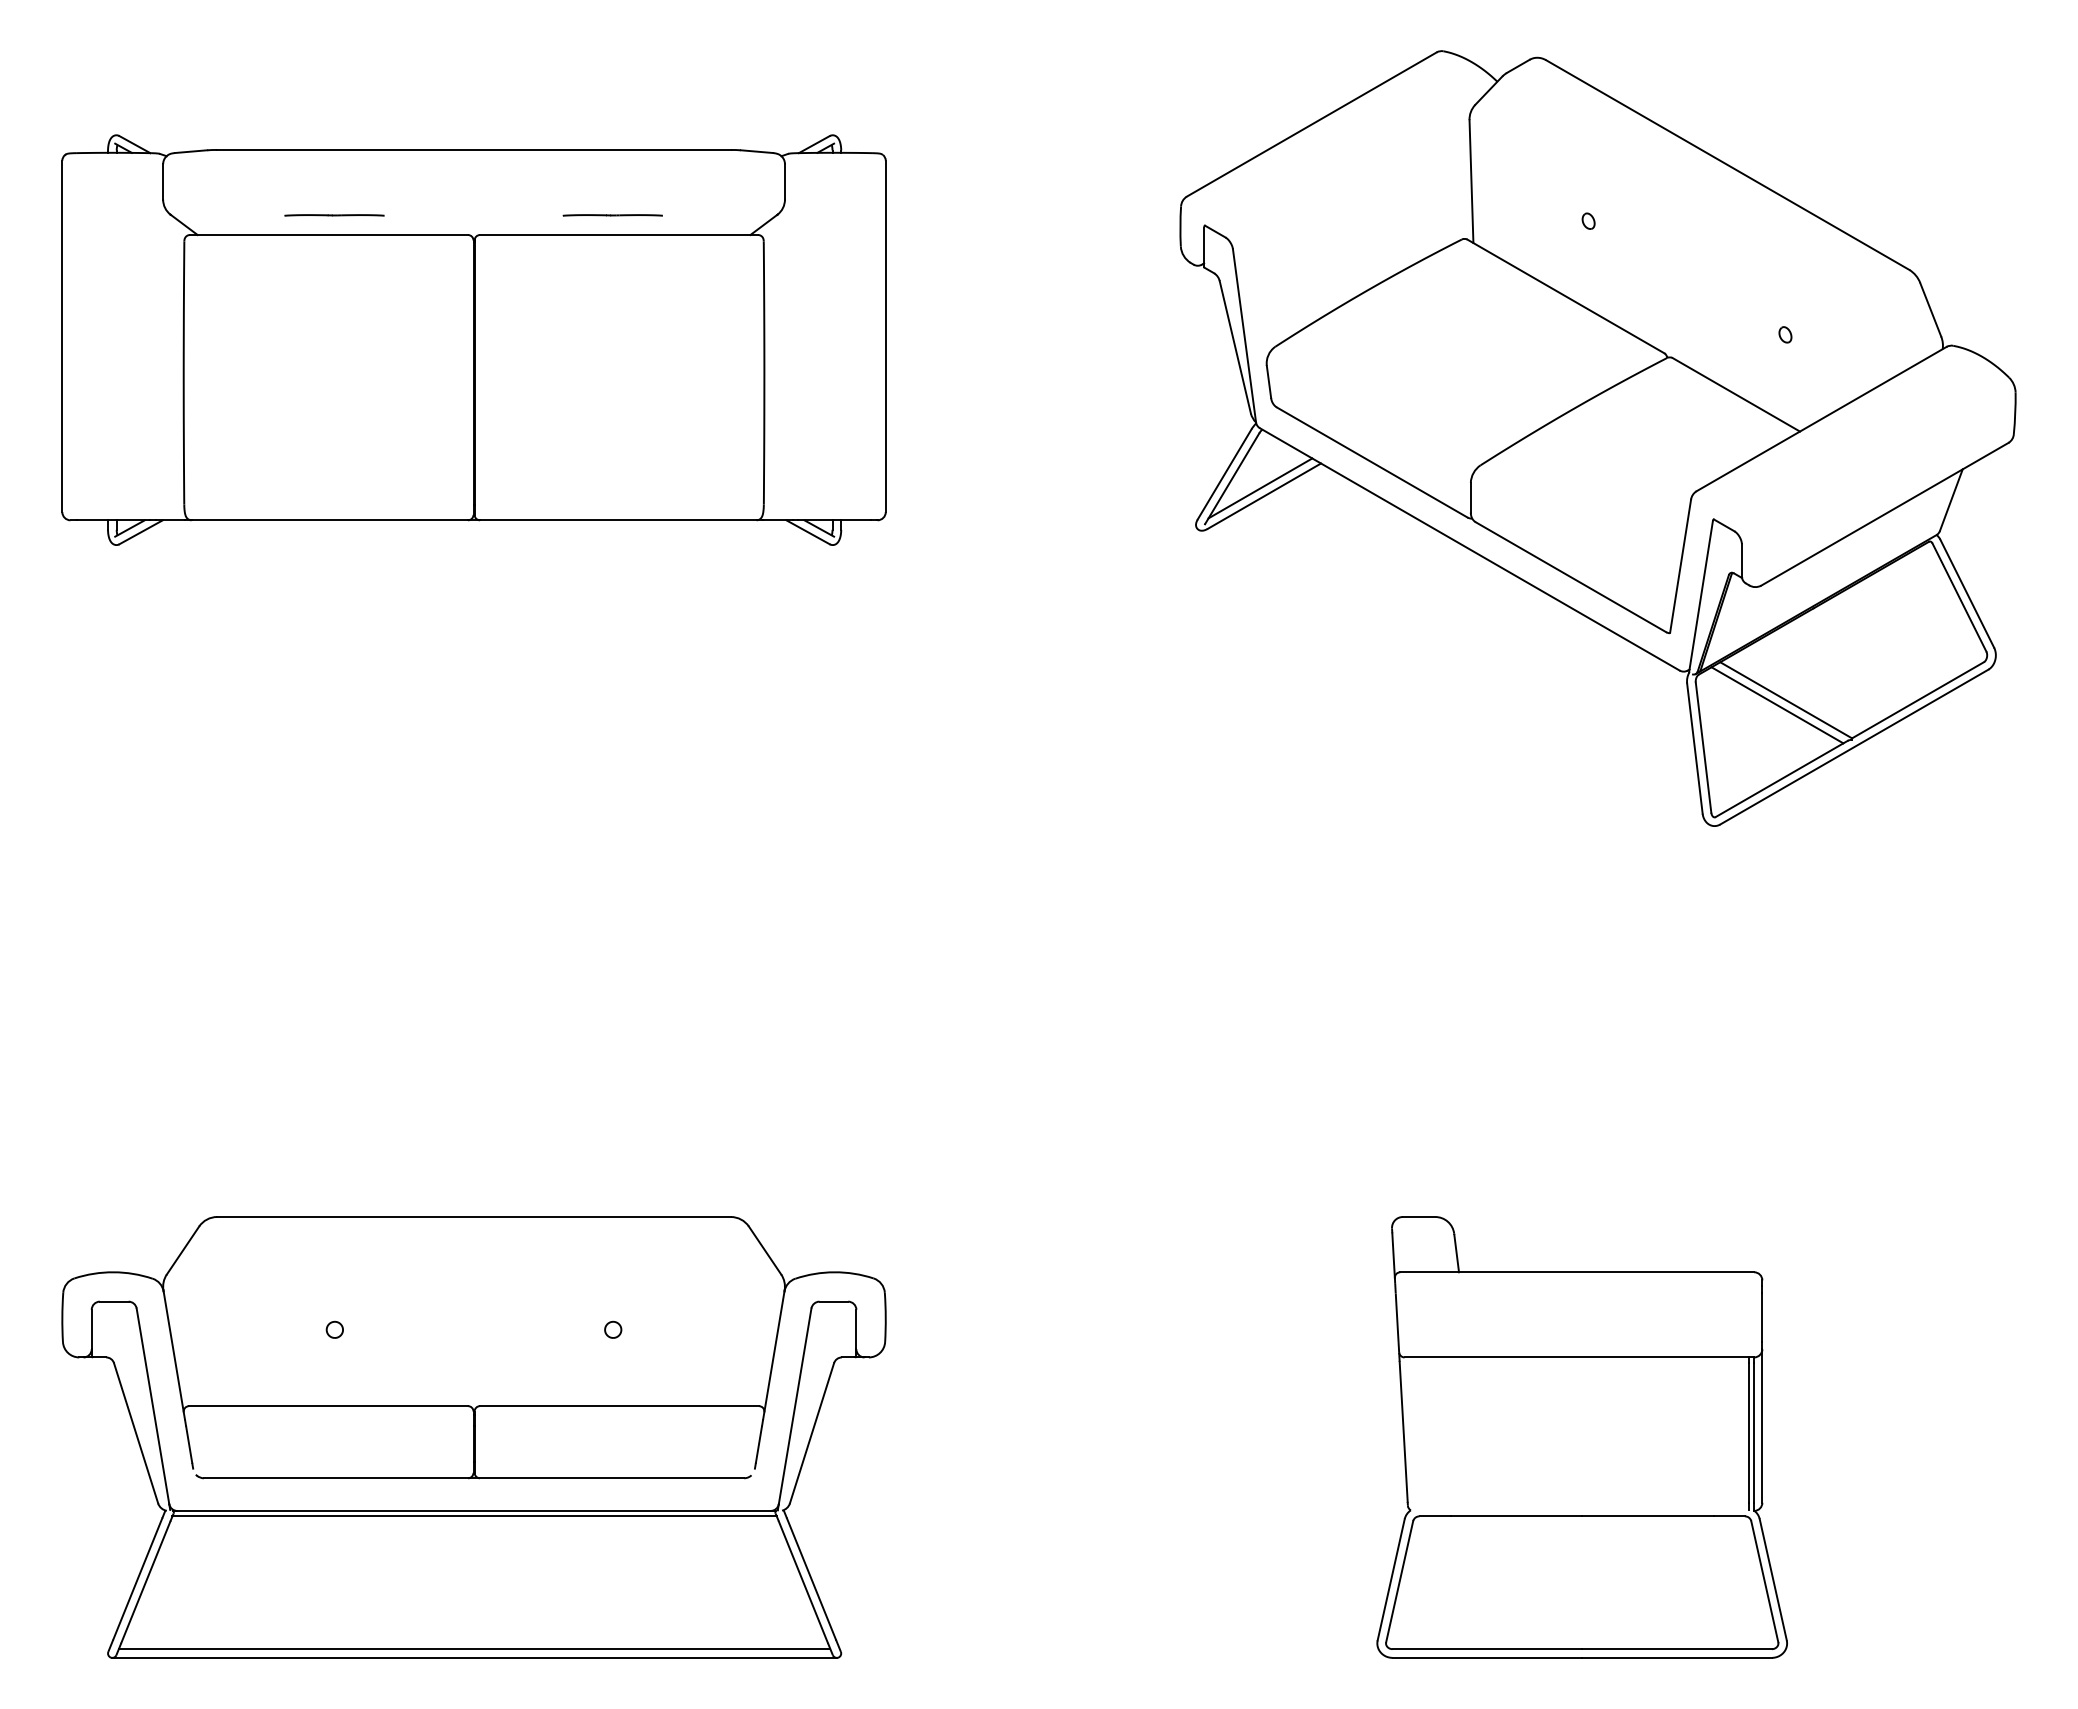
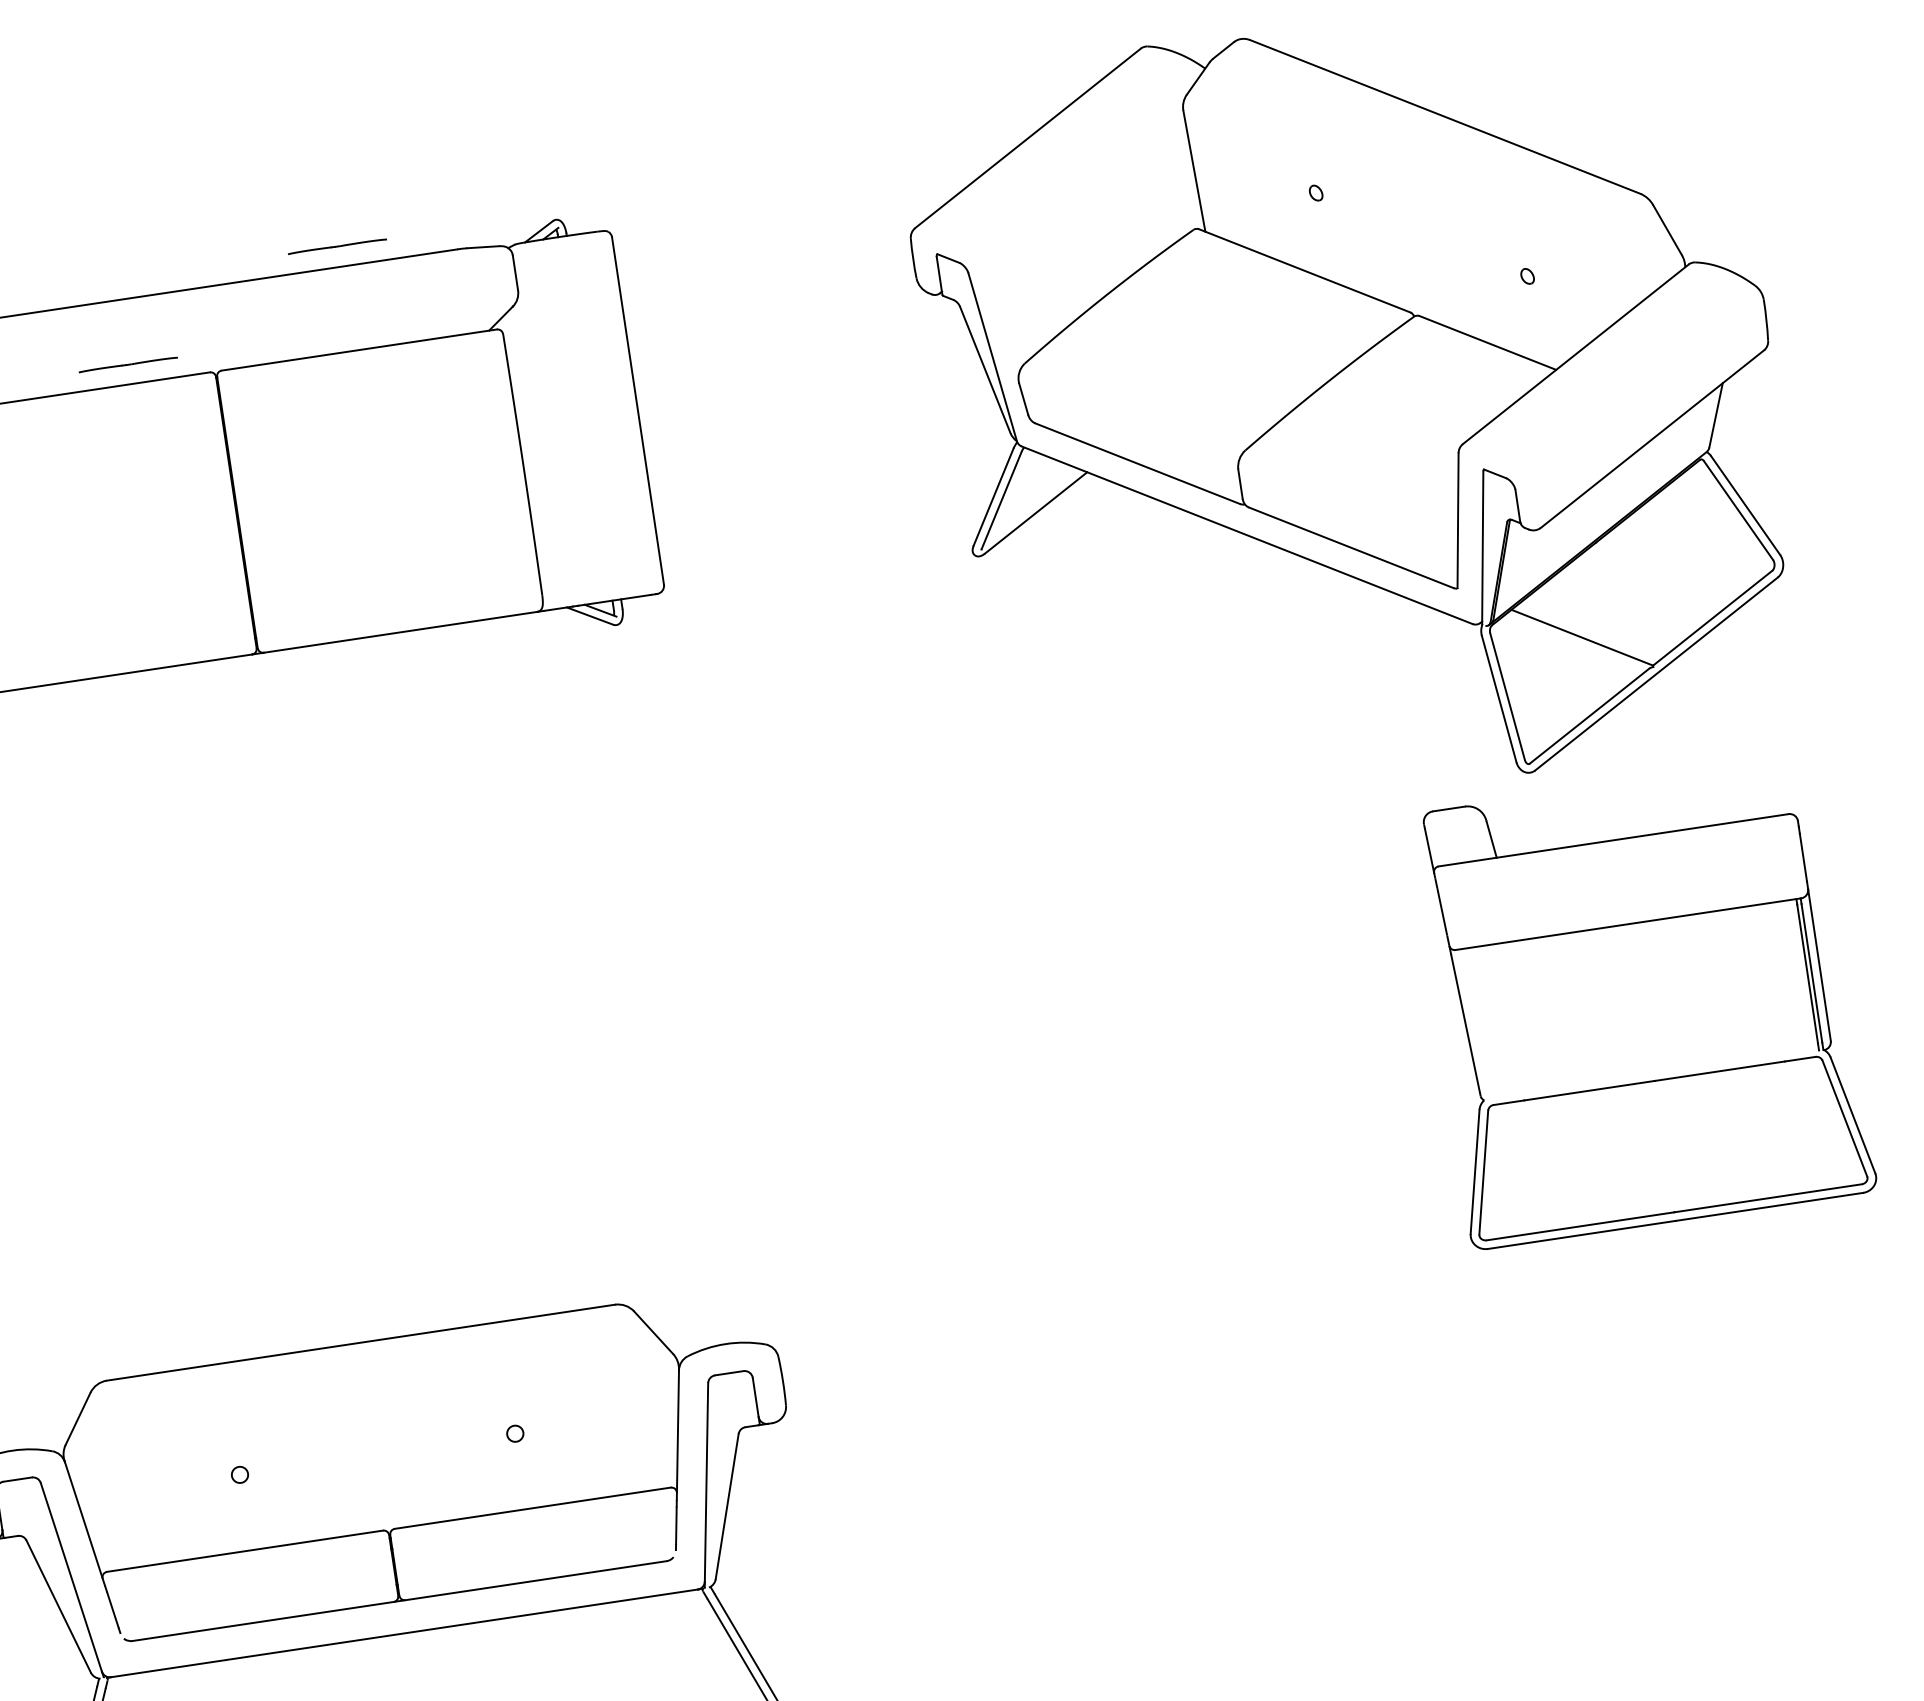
line: (334, 215) -> (128, 364), moved
line: (612, 215) -> (337, 246), moved
line: (1260, 488) -> (1031, 505), removed
line: (1777, 705) -> (1574, 644), removed
part: (1581, 1437) -> (1642, 1003), moved
line: (474, 1516) -> (405, 1638), removed

